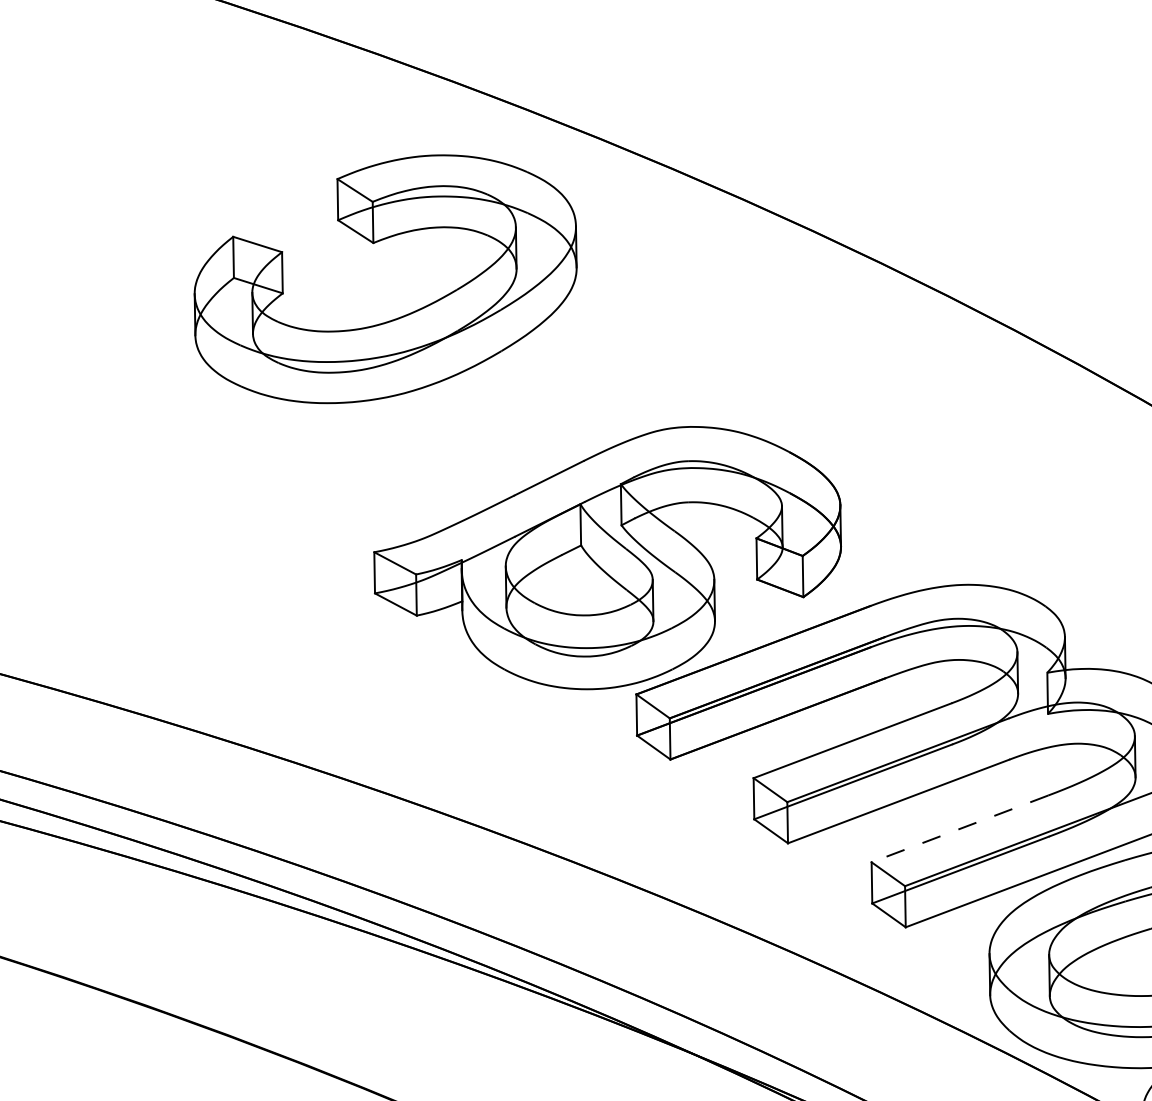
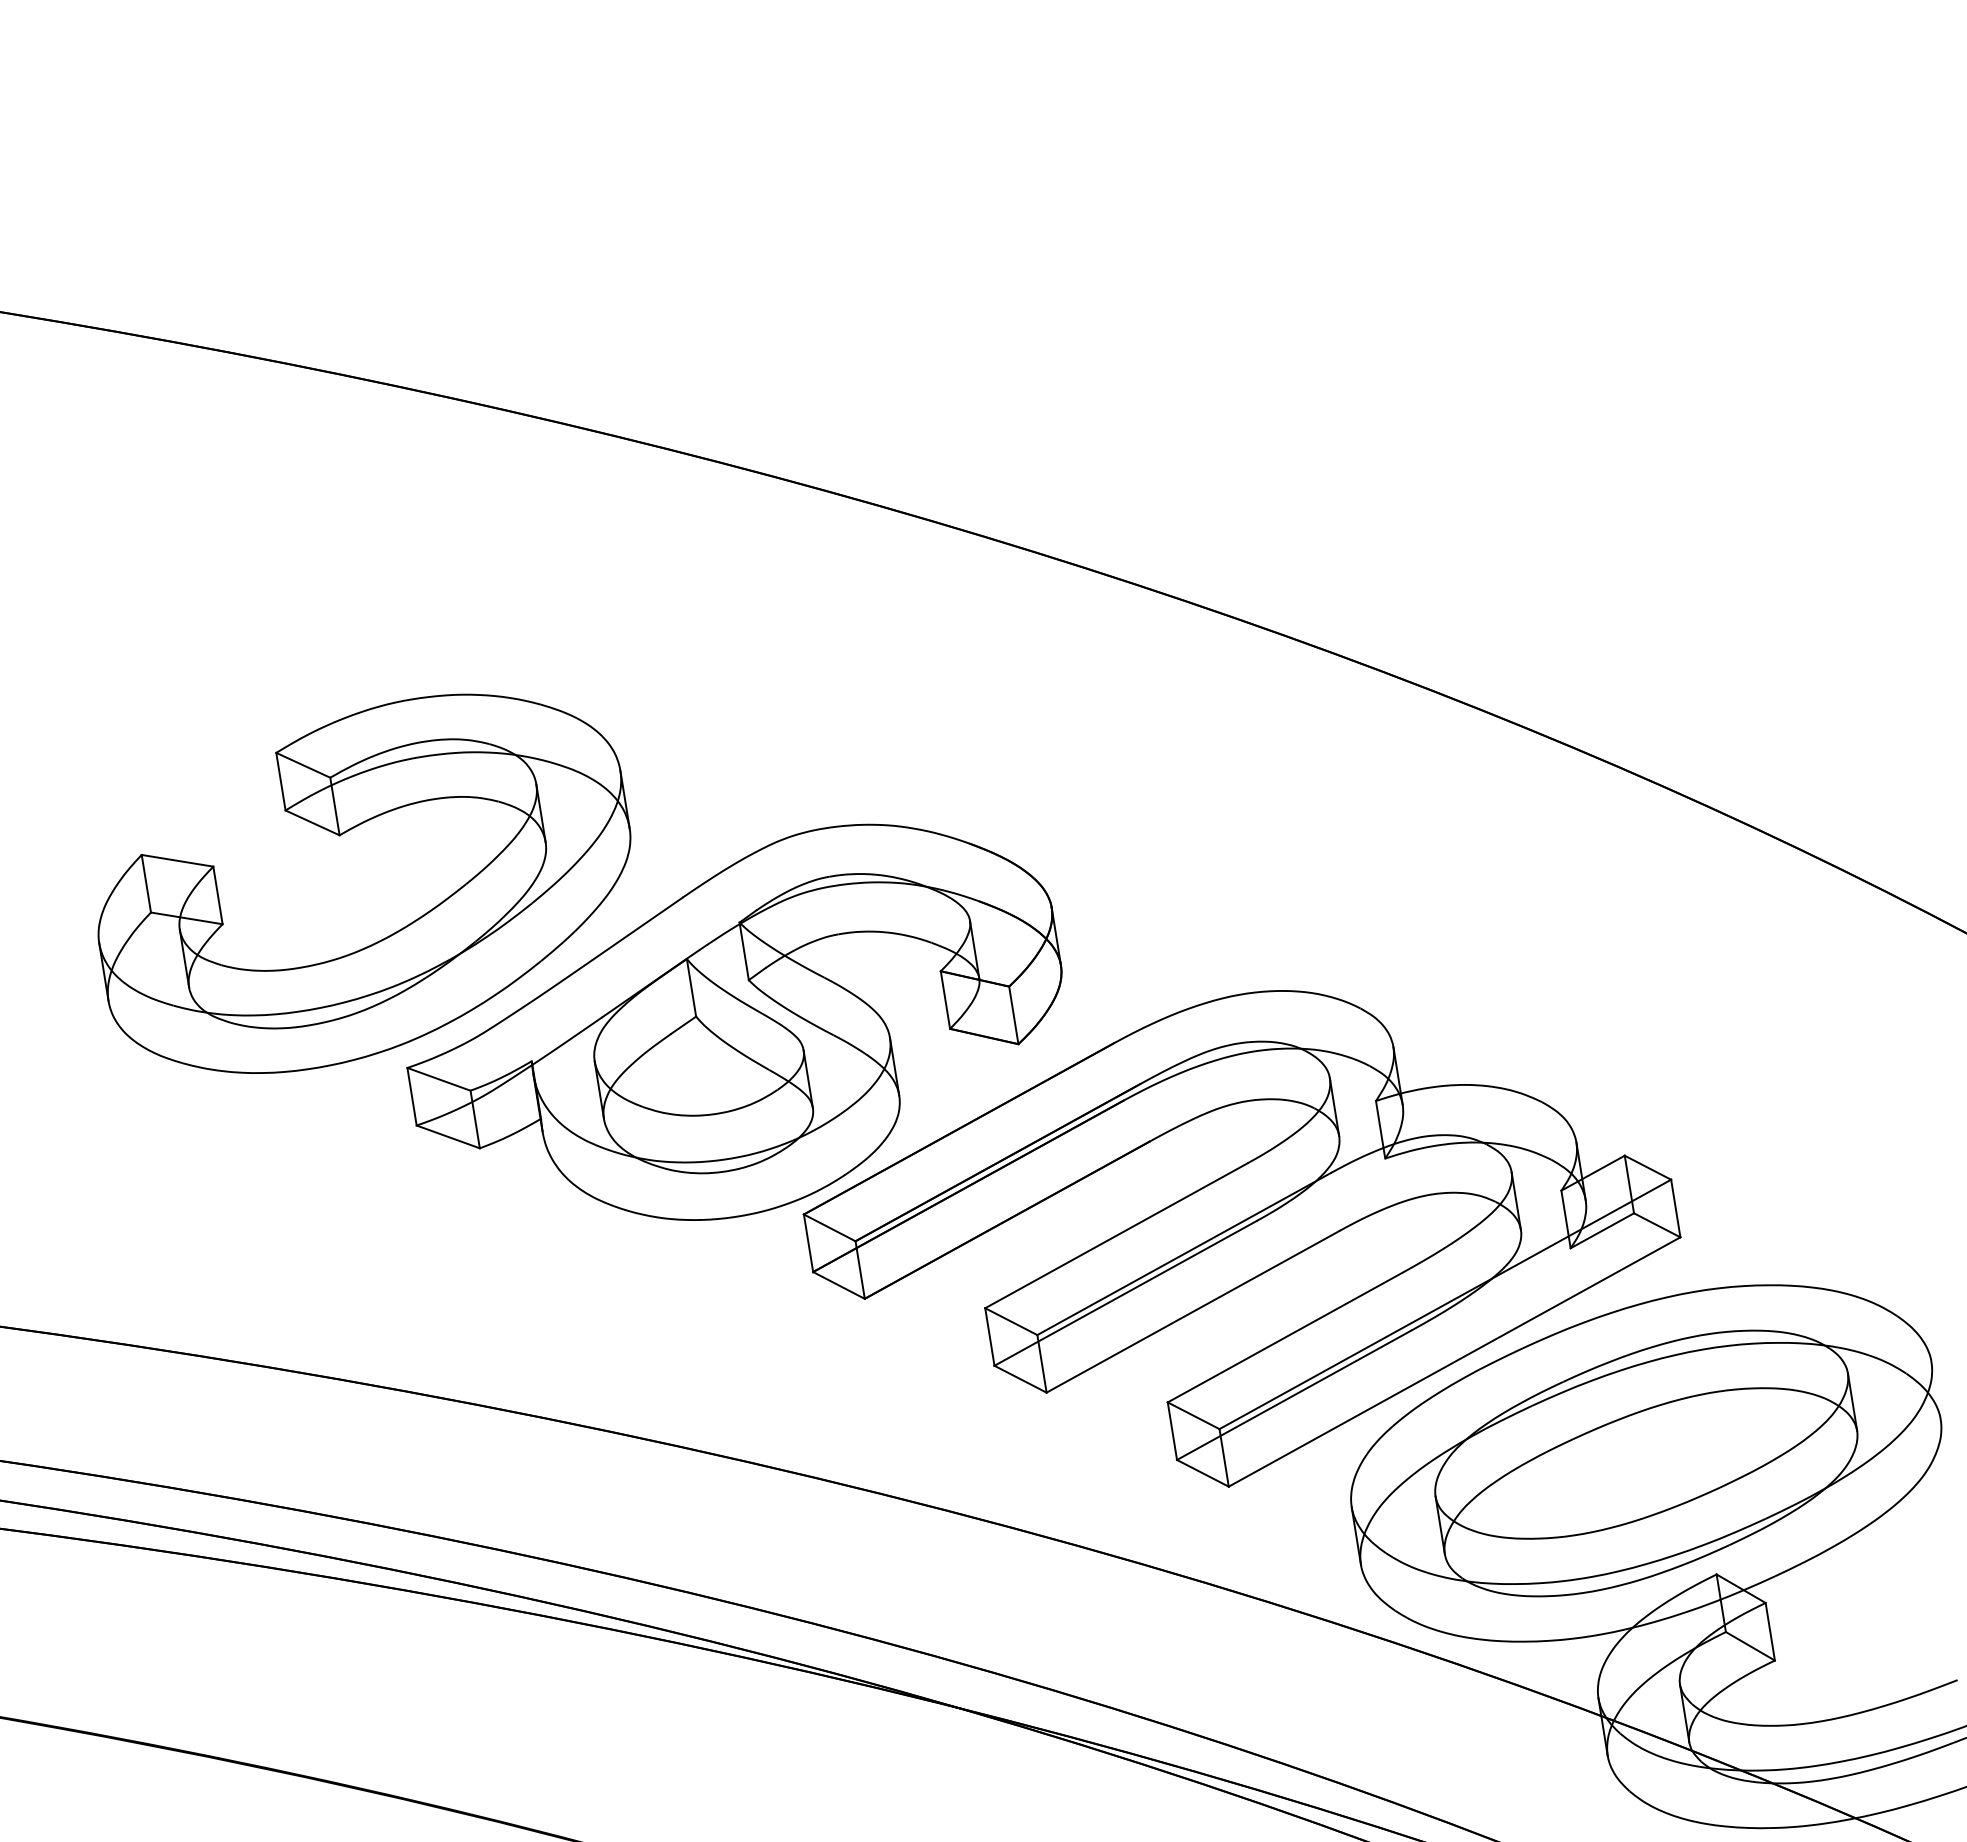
part: (373, 243) -> (340, 836), moved
line: (959, 828) -> (1284, 1337), dashed -> solid

